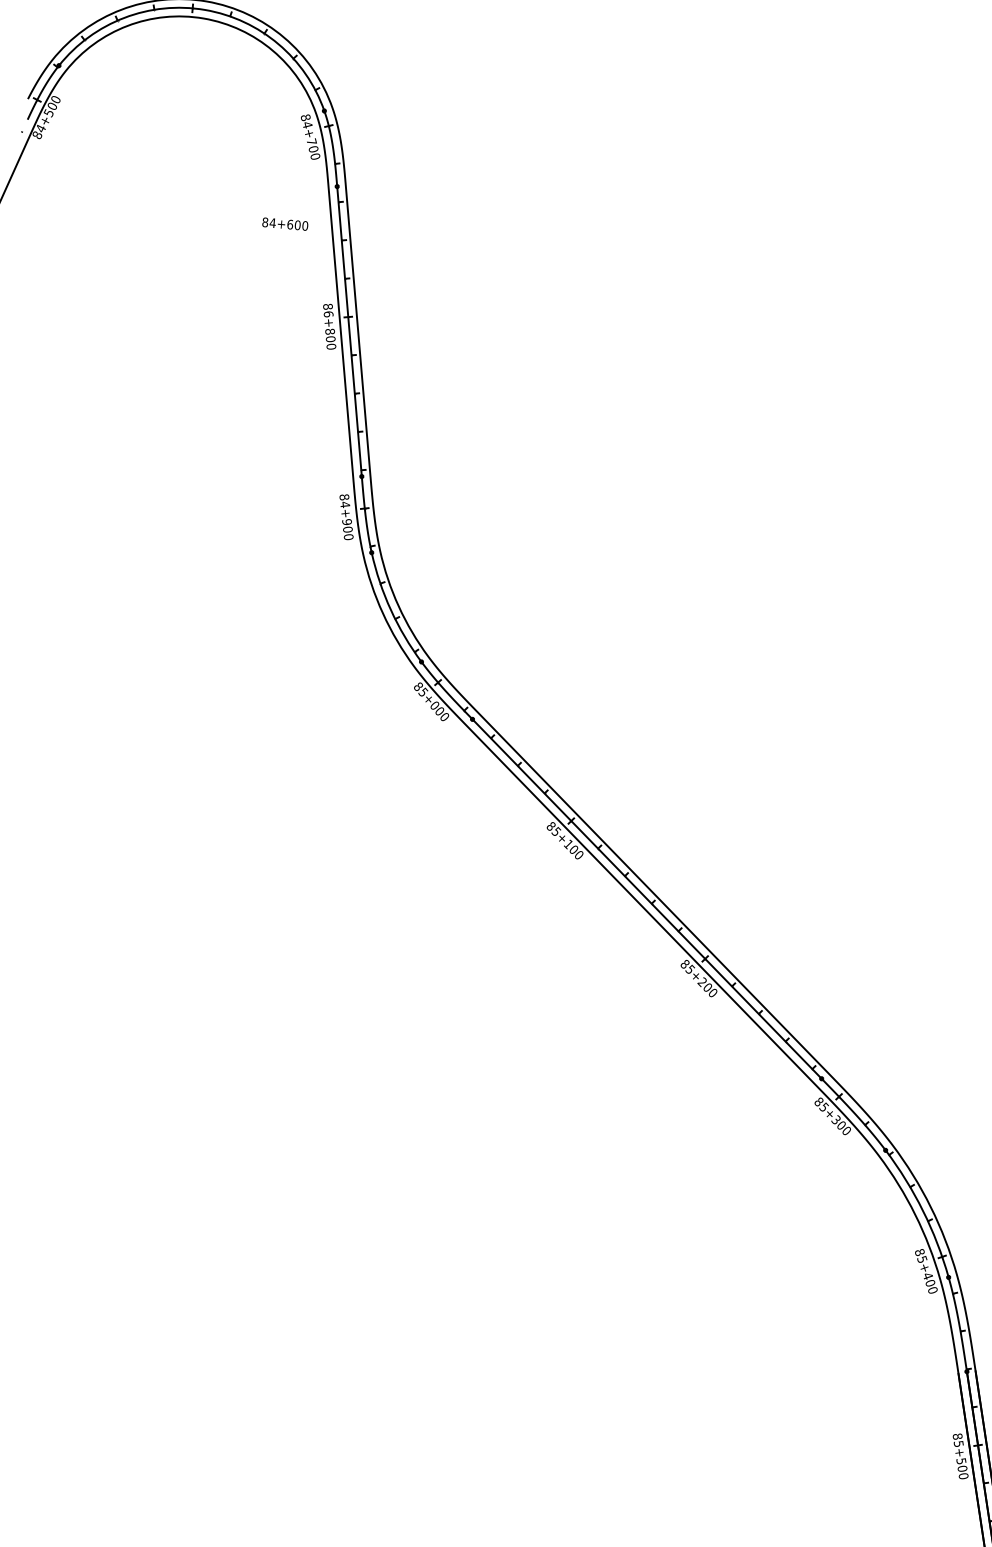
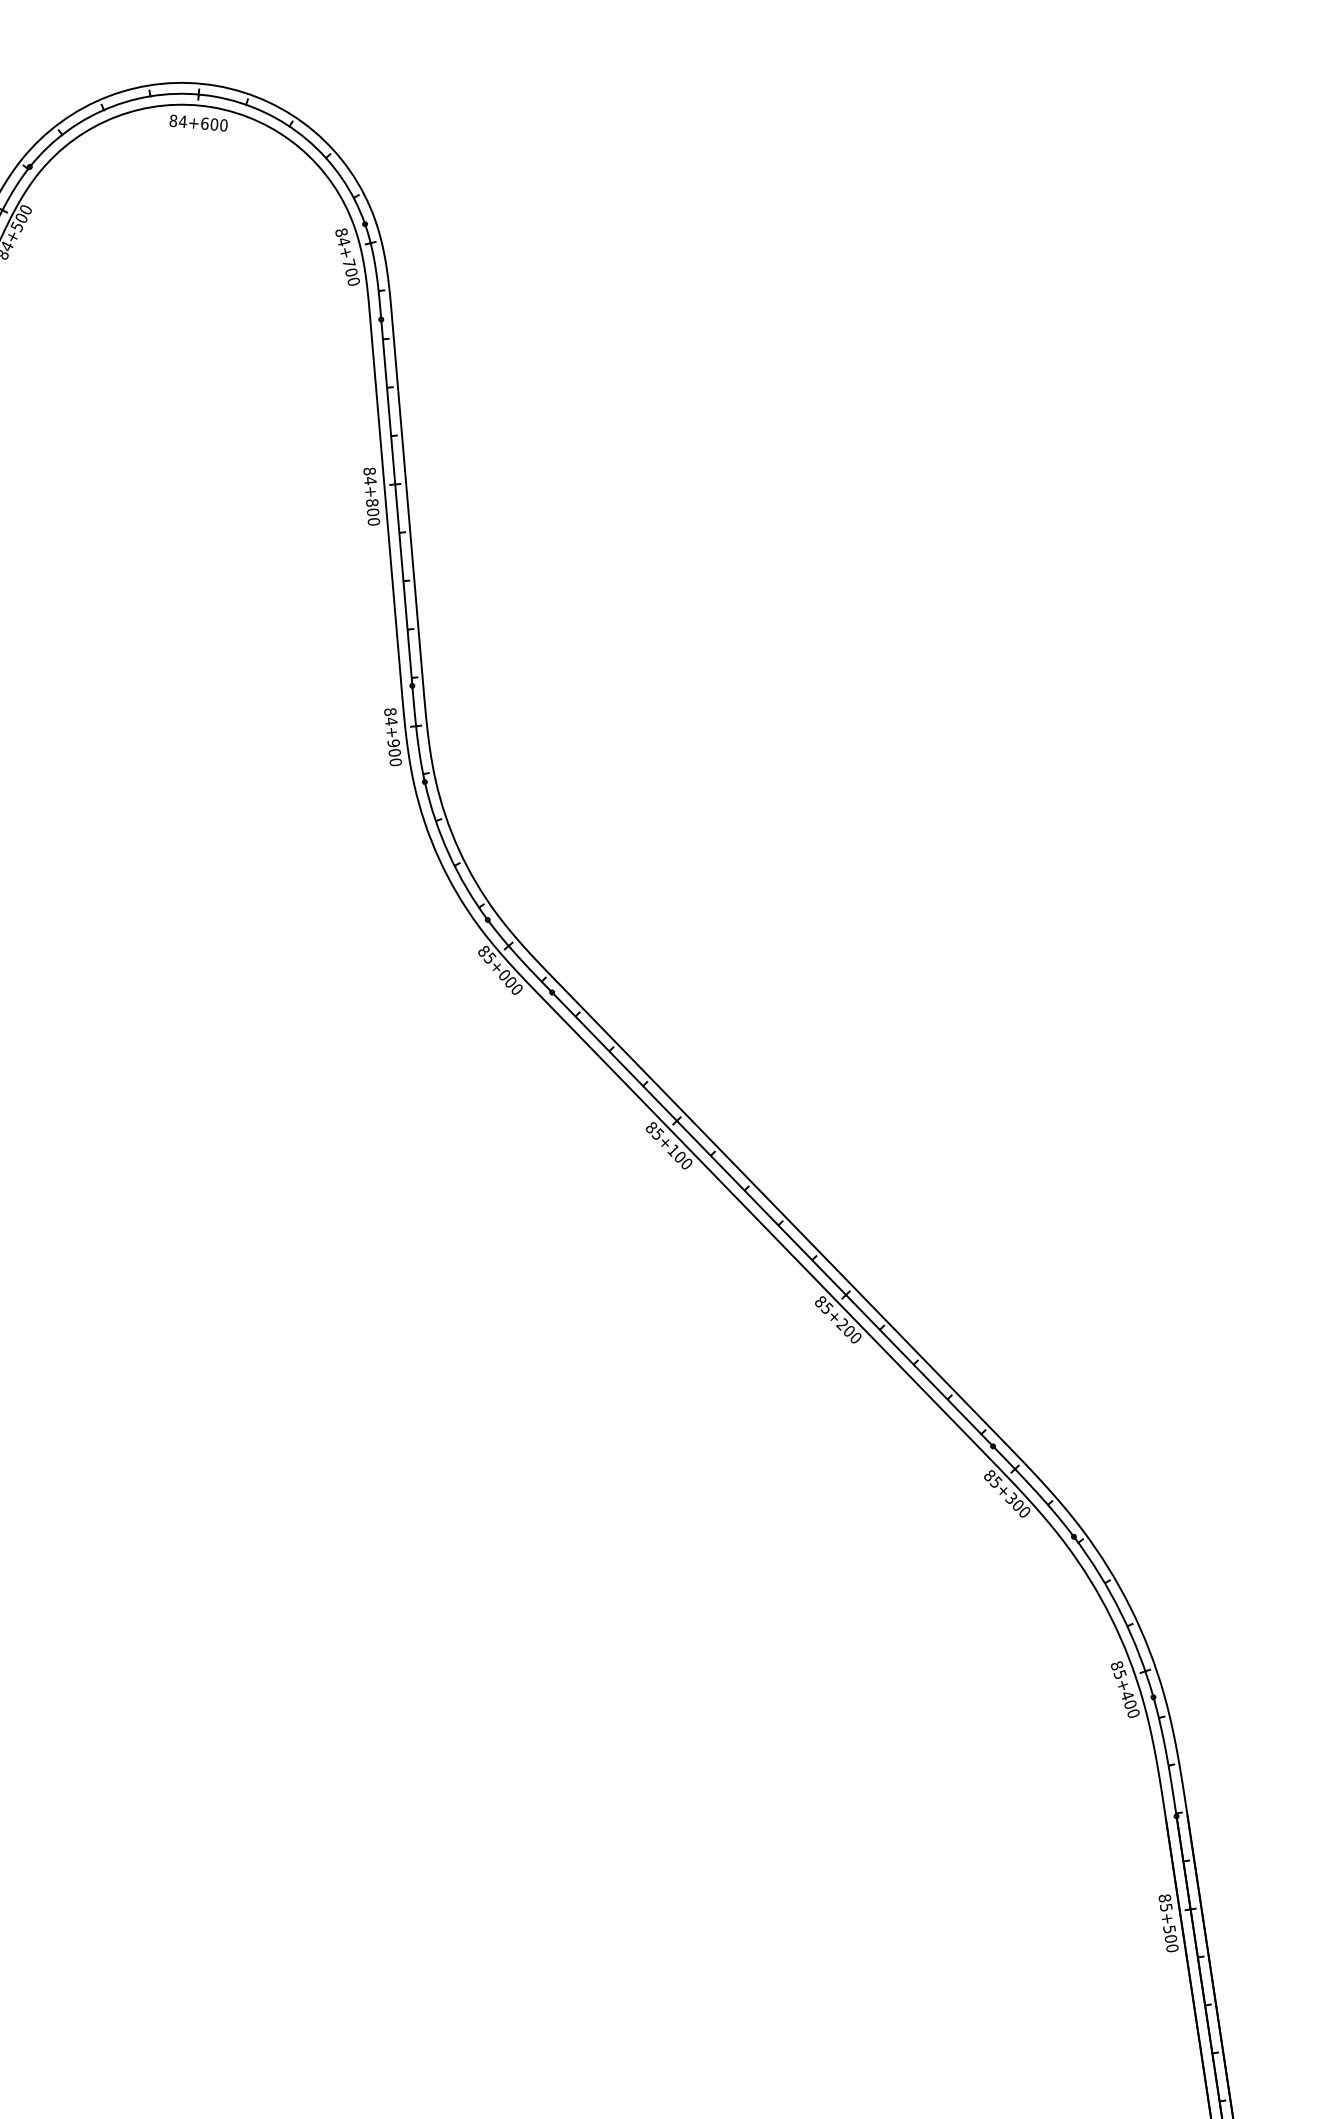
text: (285, 223) -> (198, 122), moved
text: (328, 313) -> (370, 480), 86+800 -> 84+800

